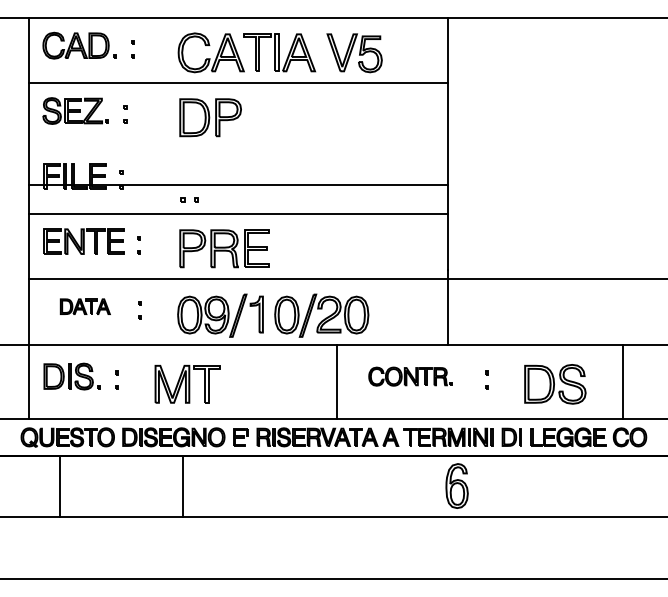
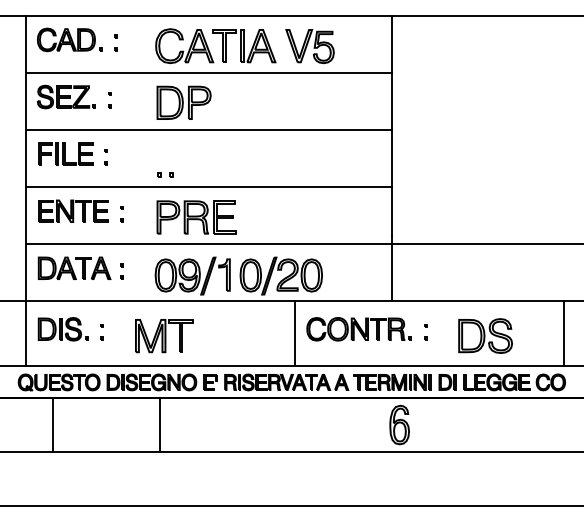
line: (238, 185) -> (208, 130), moved
part: (85, 305) -> (74, 267), size x1.67
part: (410, 376) -> (358, 329), size x1.43
line: (622, 381) -> (564, 333), moved

